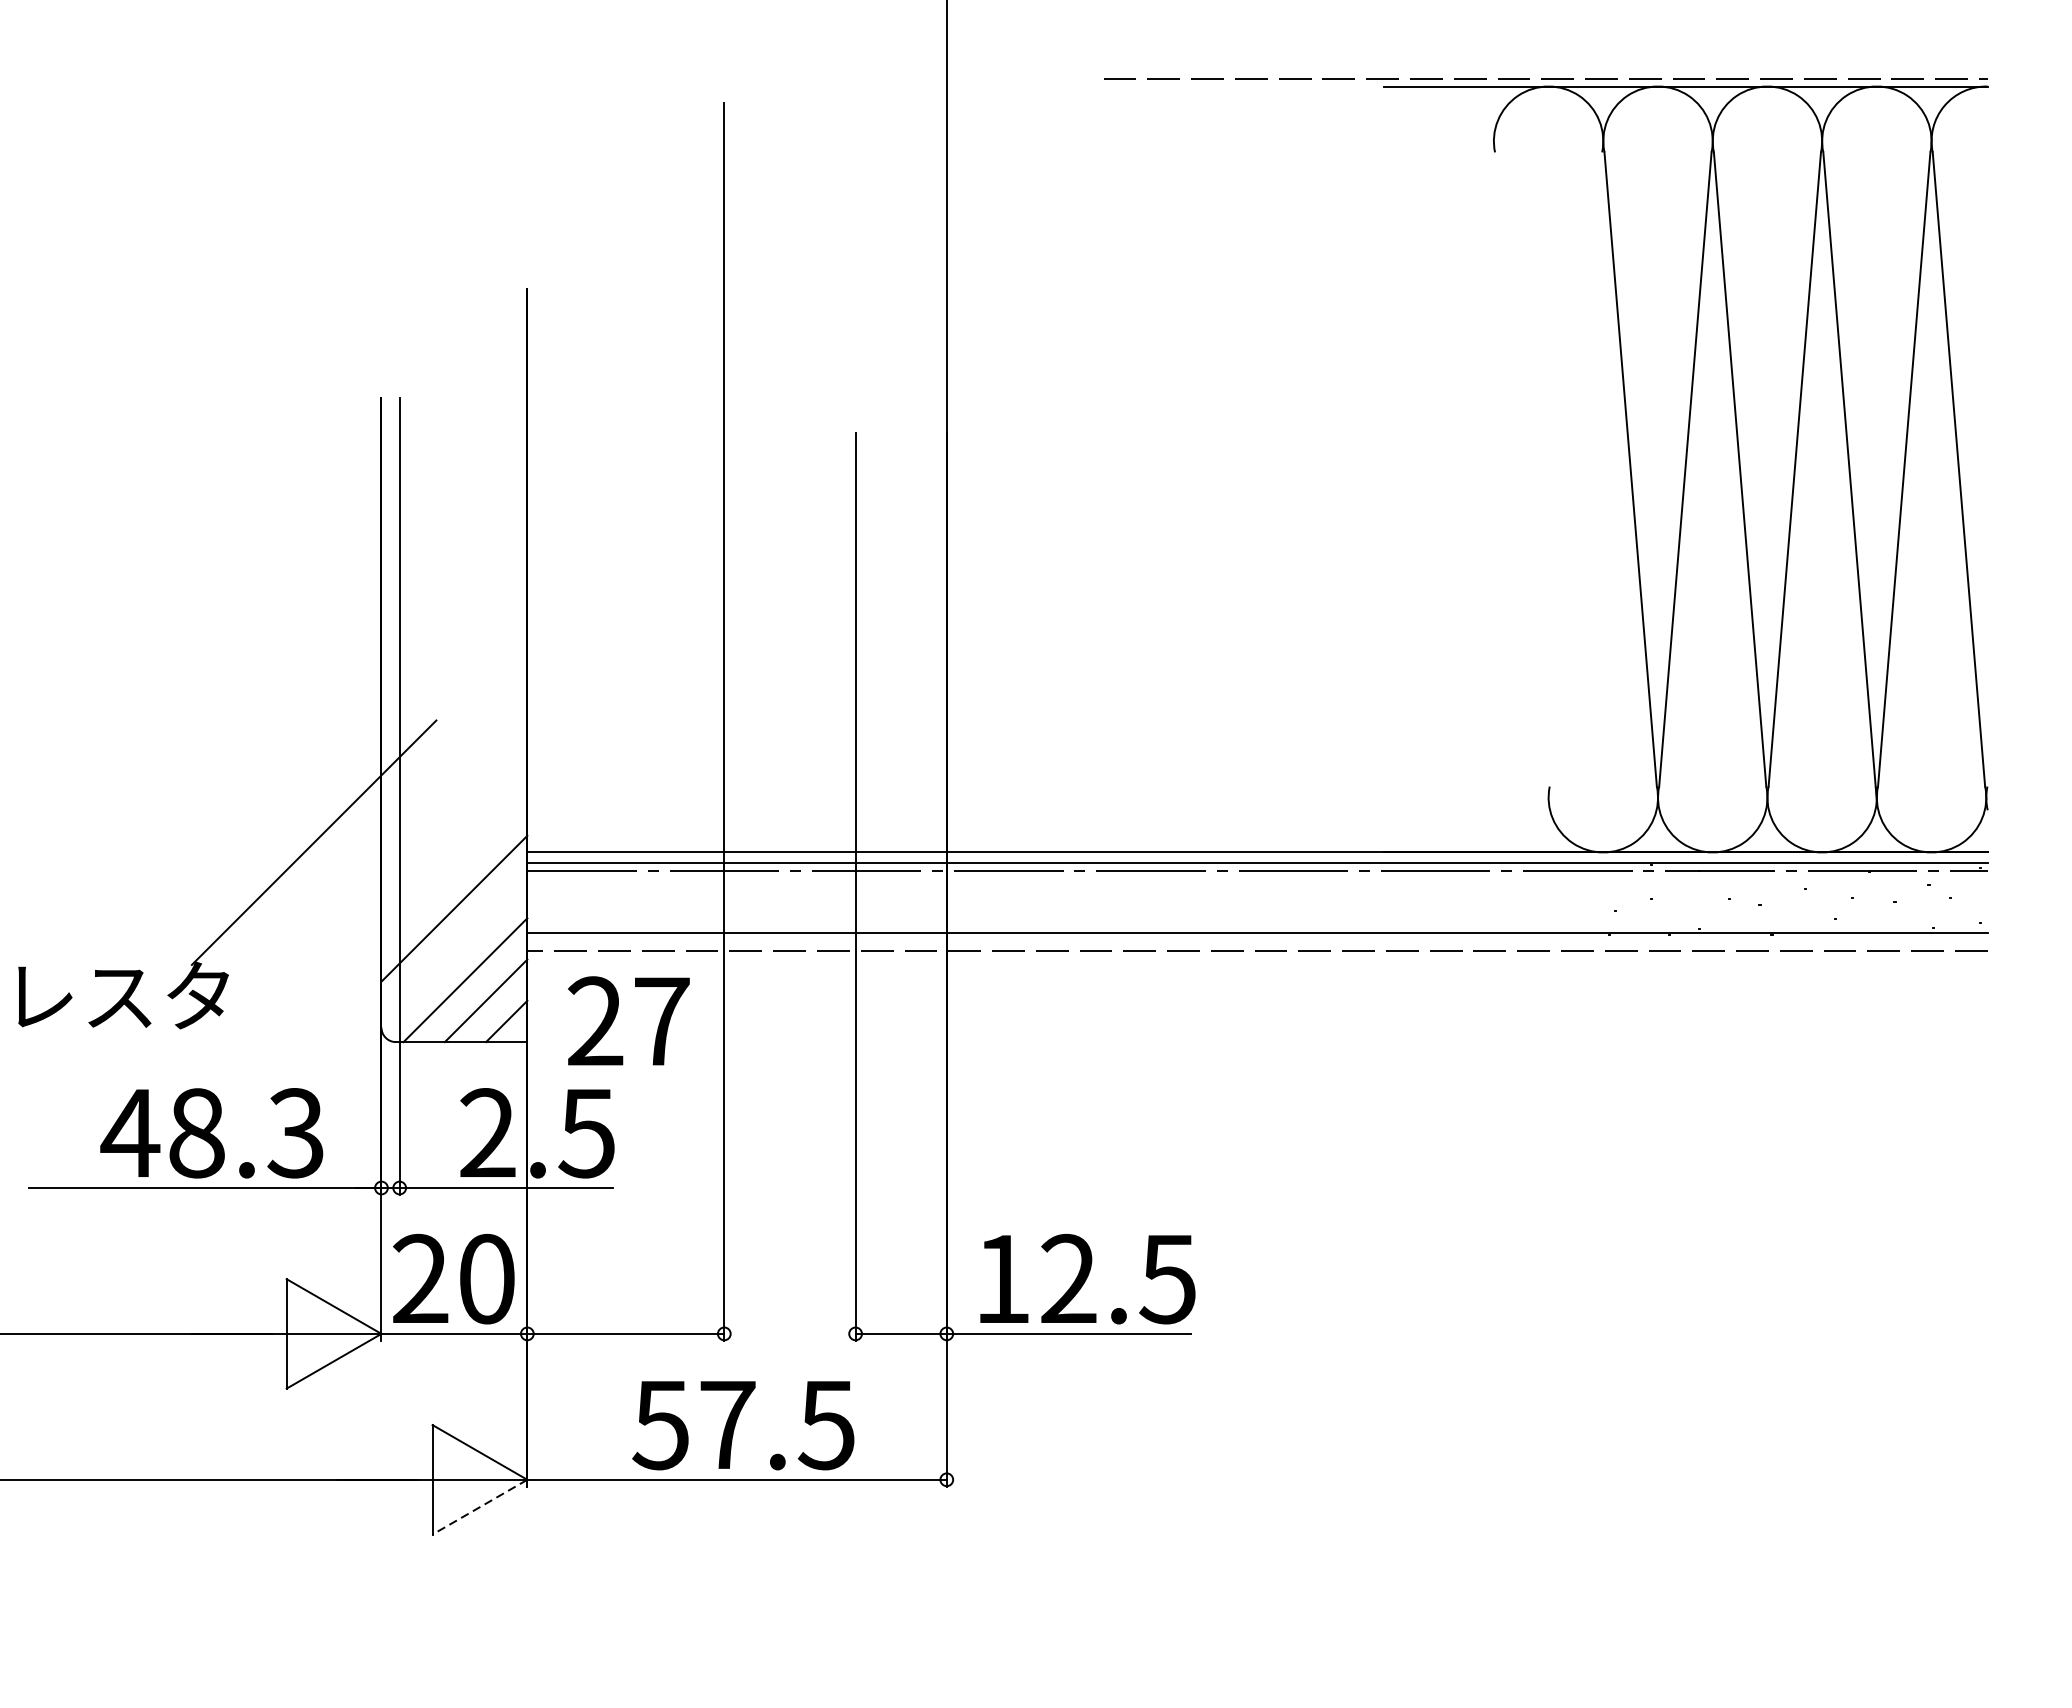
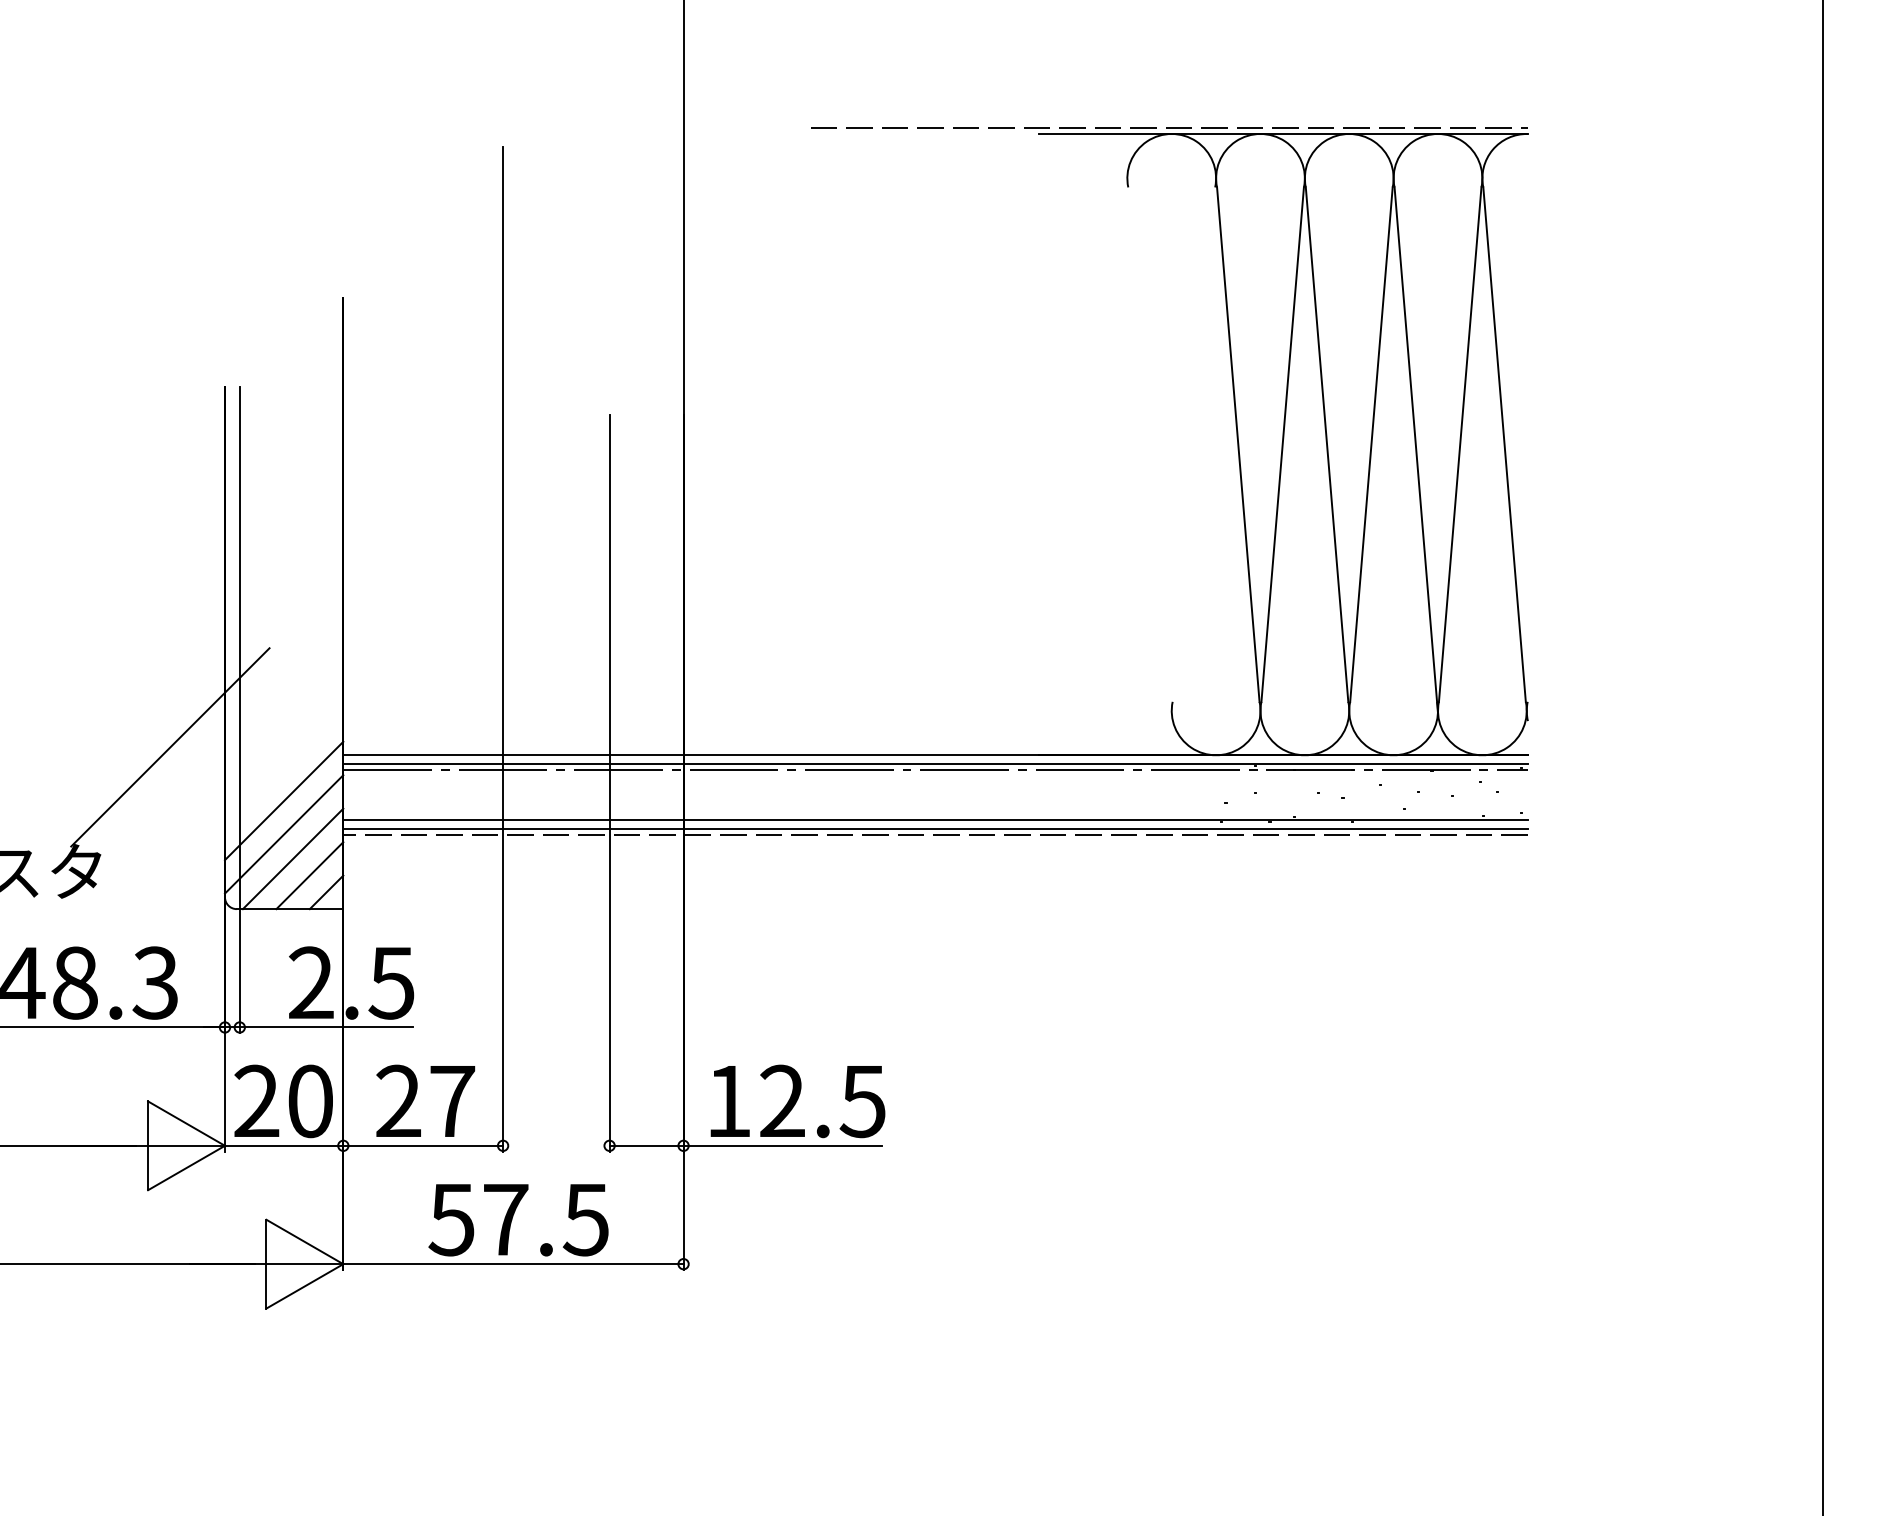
line: (1257, 943) -> (935, 829), added
line: (454, 950) -> (284, 834), added
text: (628, 1020) -> (425, 1100), moved
line: (479, 1507) -> (304, 1286), dashed -> solid

